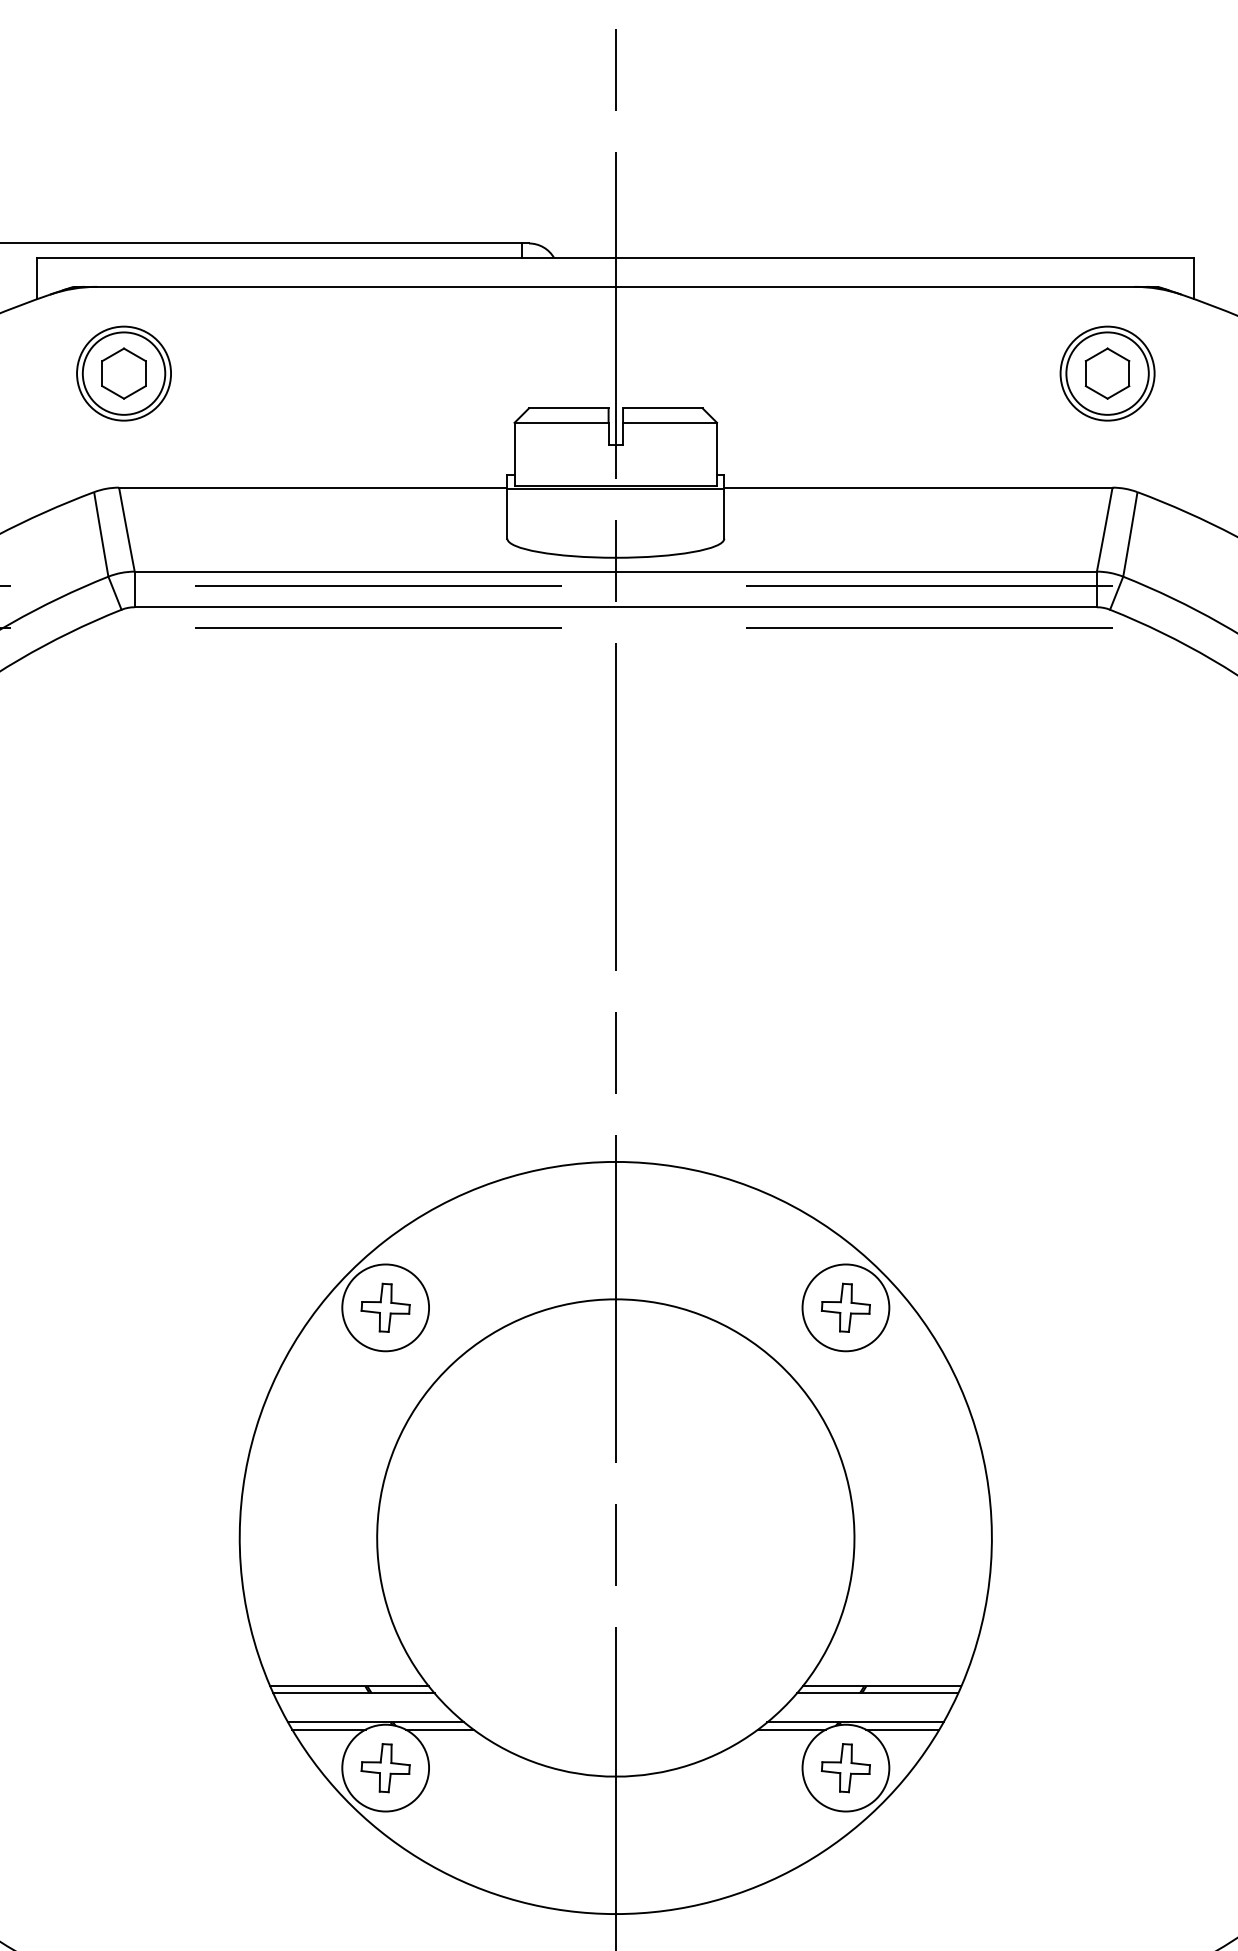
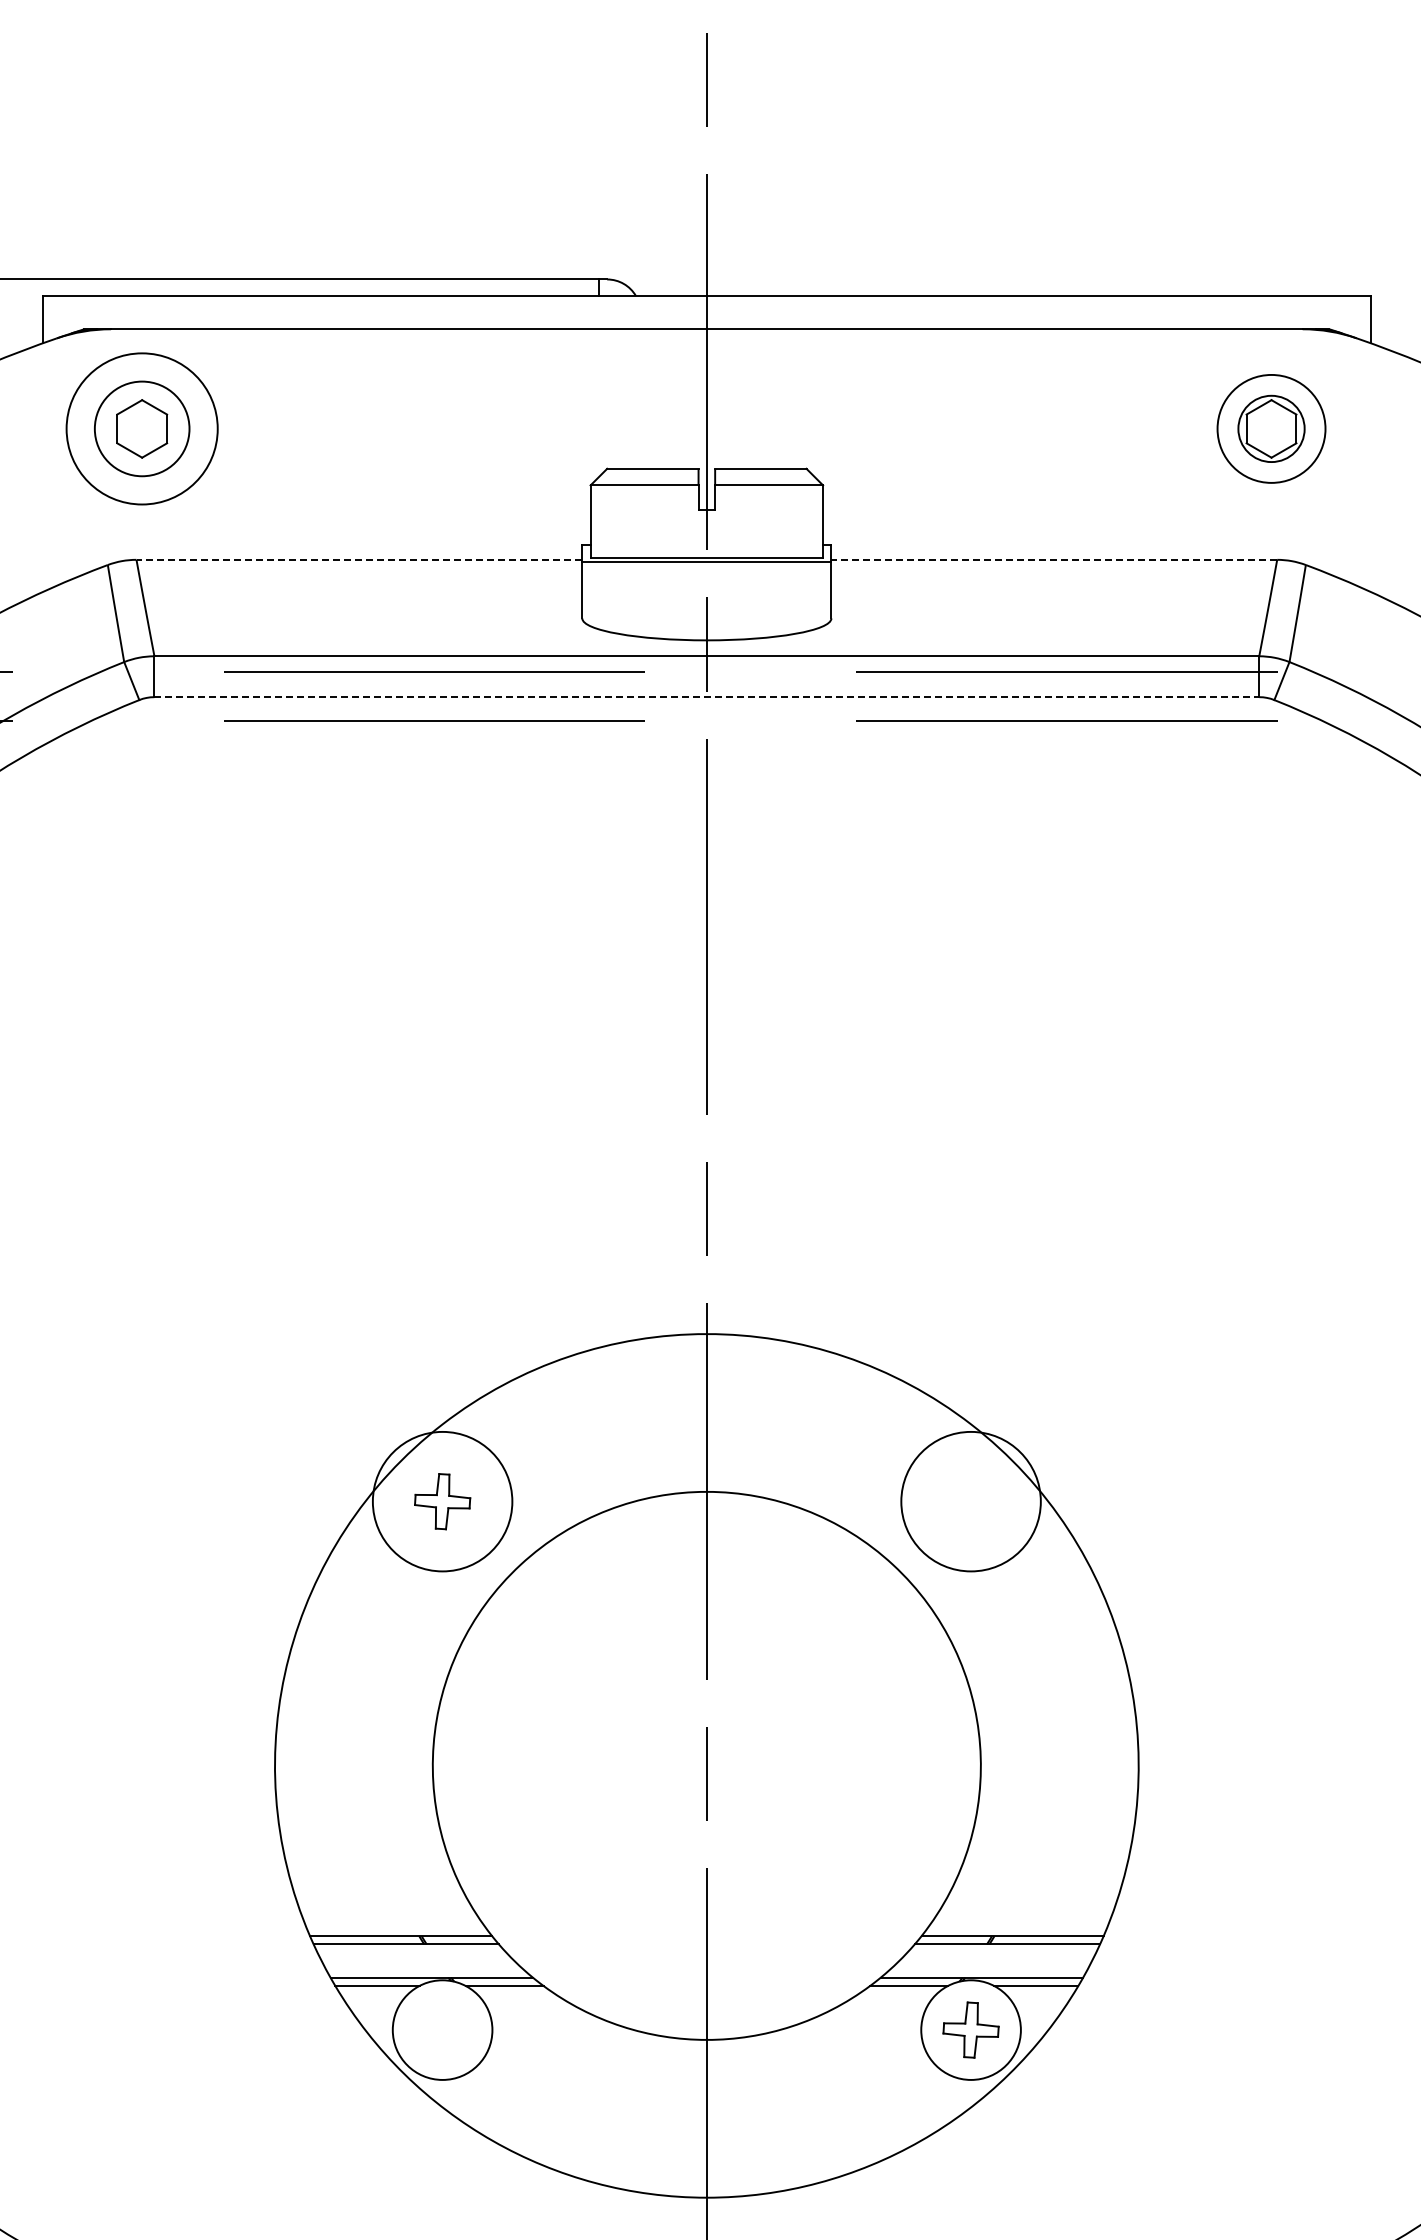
circle: (124, 373) -> (142, 428), size x1.4
circle: (1107, 373) -> (1271, 428), size x0.7
line: (313, 487) -> (359, 559), solid -> dashed
line: (918, 487) -> (1054, 559), solid -> dashed
line: (616, 607) -> (707, 697), solid -> dashed
circle: (385, 1307) -> (442, 1501), size x1.4
circle: (845, 1307) -> (970, 1501), size x1.4
part: (845, 1307) -> (970, 1501), removed
part: (385, 1767) -> (442, 2029), removed

